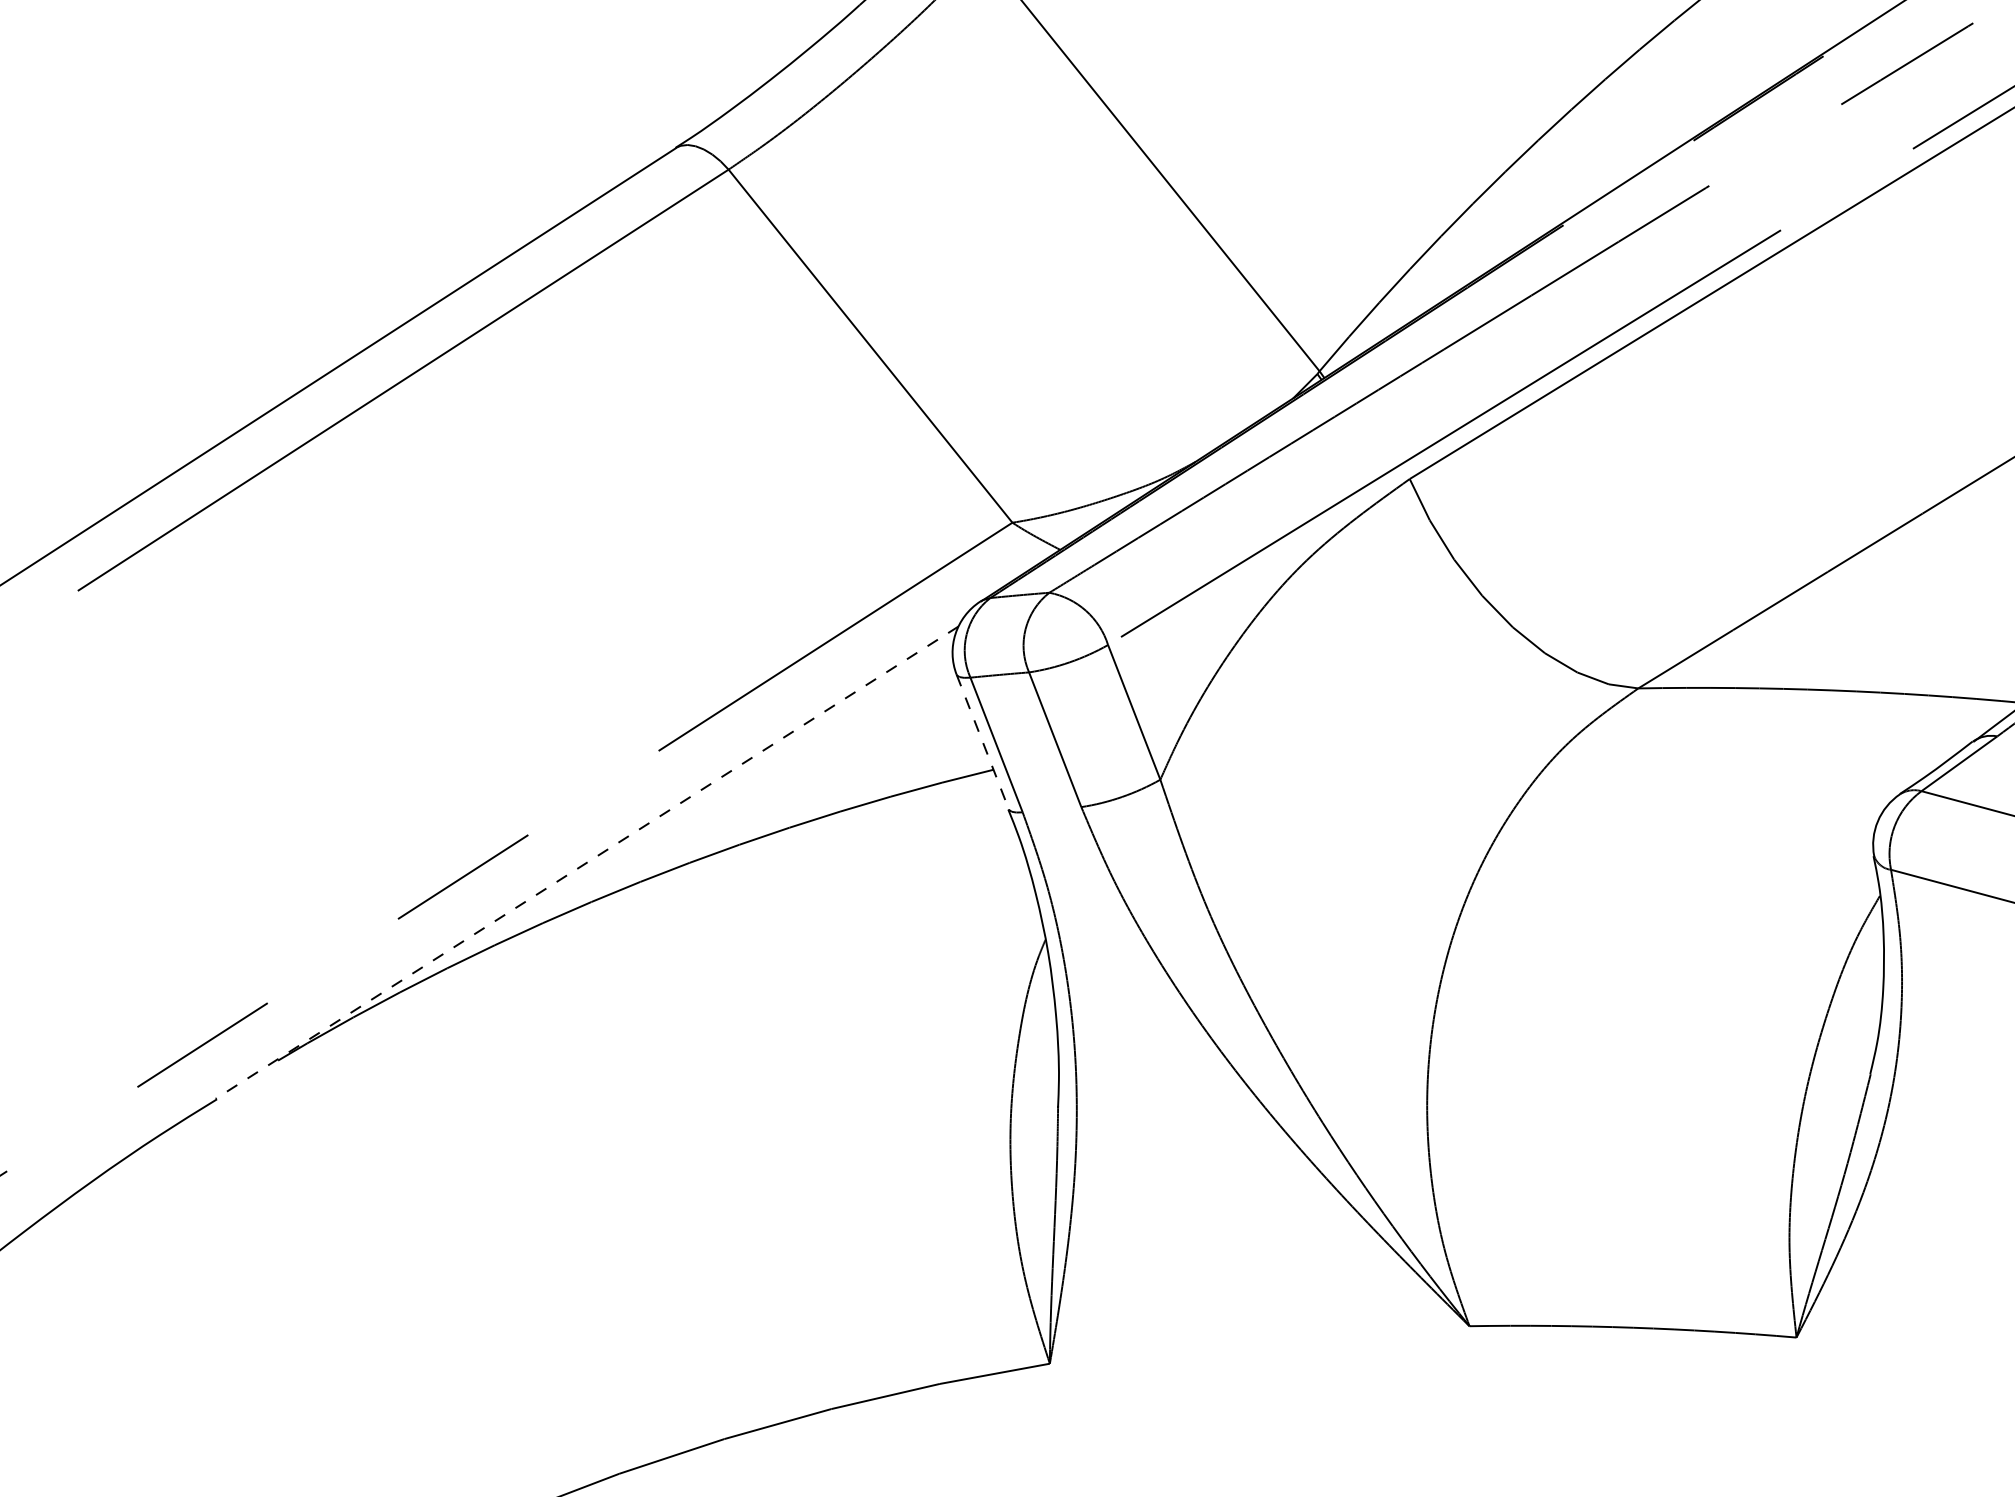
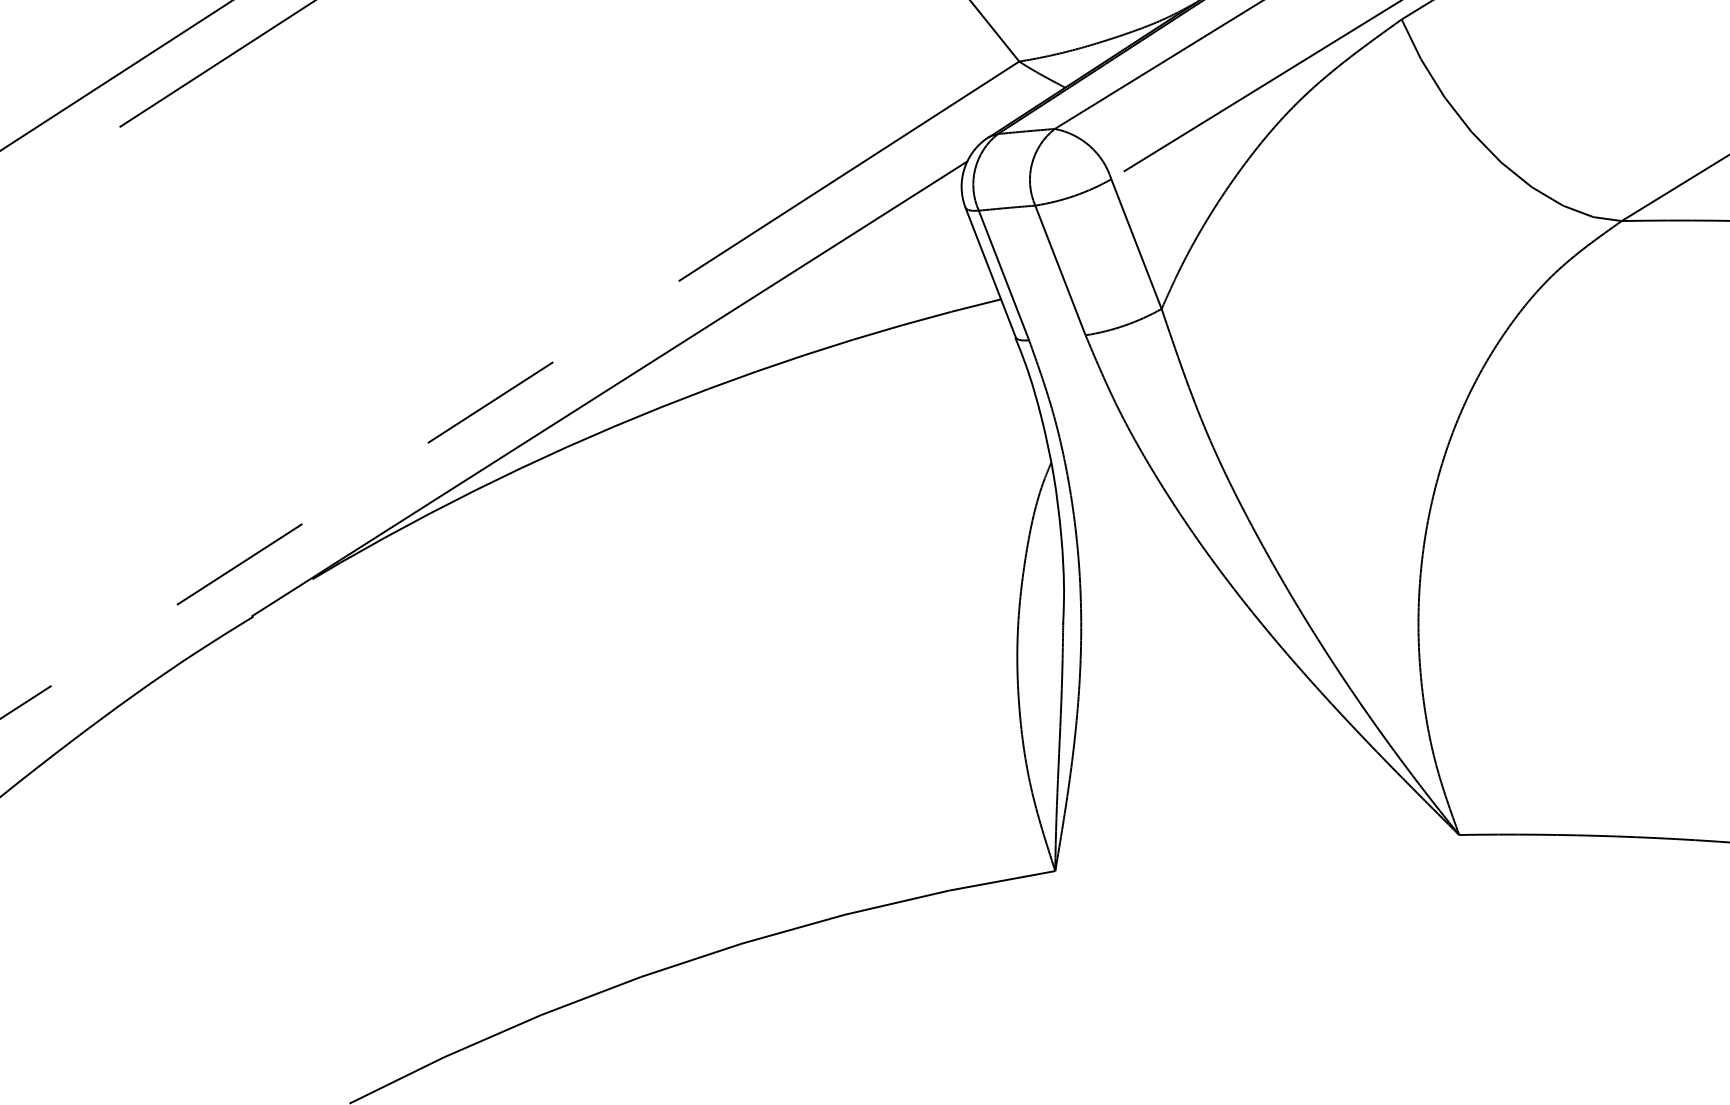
line: (983, 742) -> (991, 273), dashed -> solid
line: (586, 862) -> (609, 388), dashed -> solid

